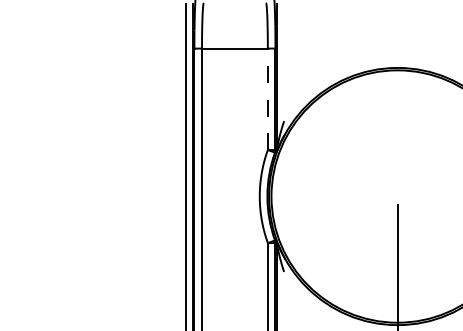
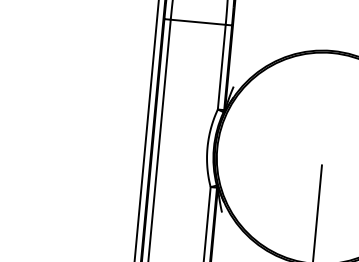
line: (267, 99) -> (221, 67), dashed -> solid

